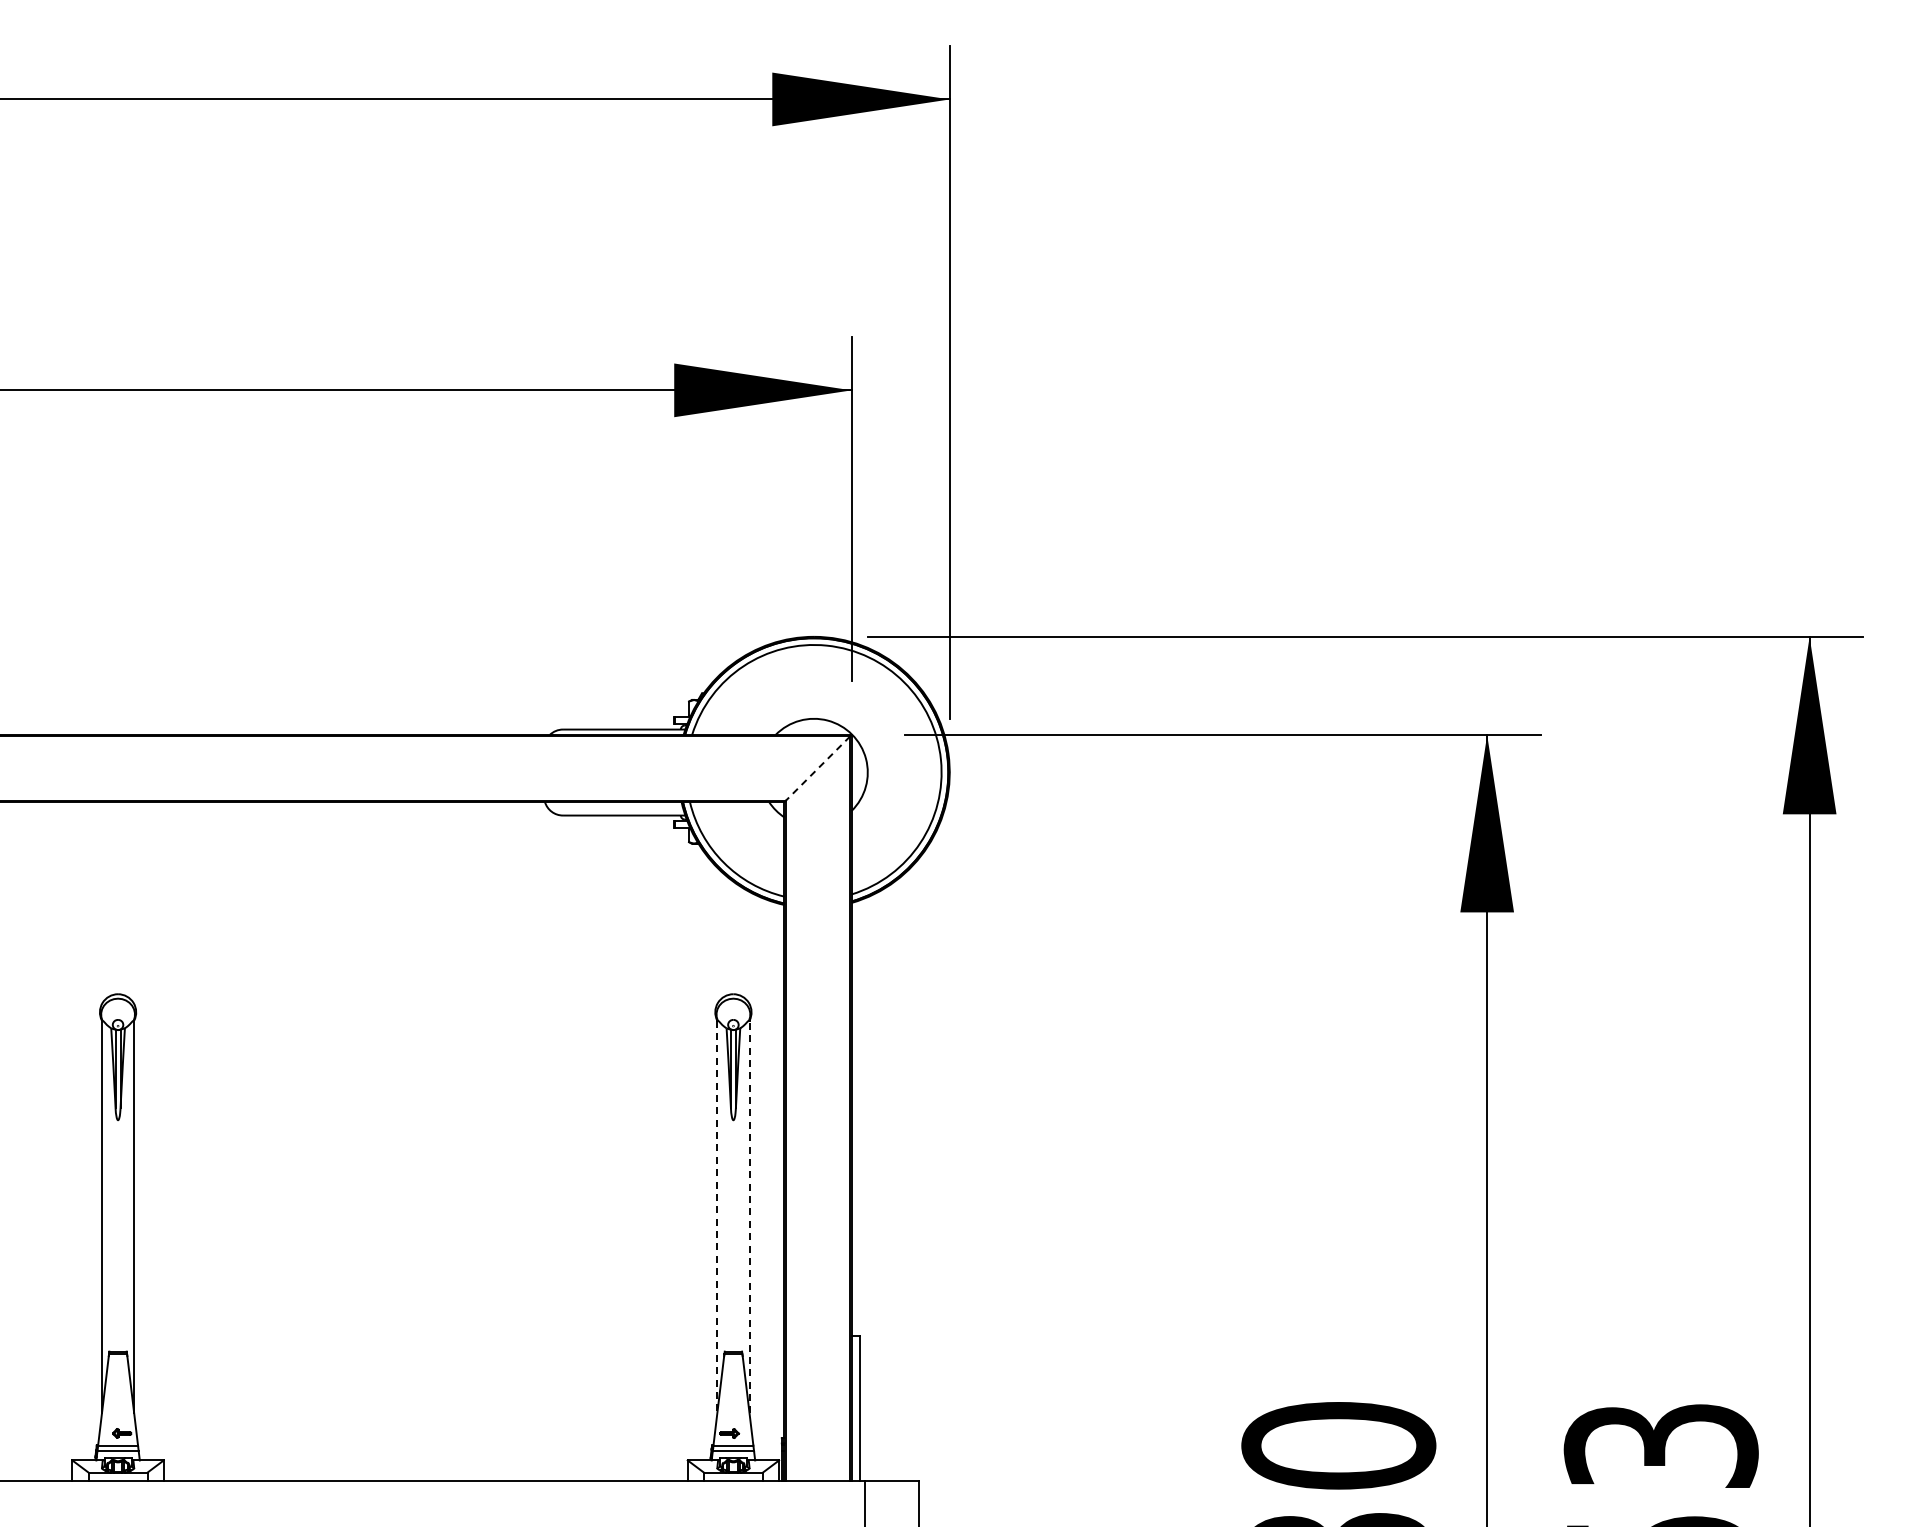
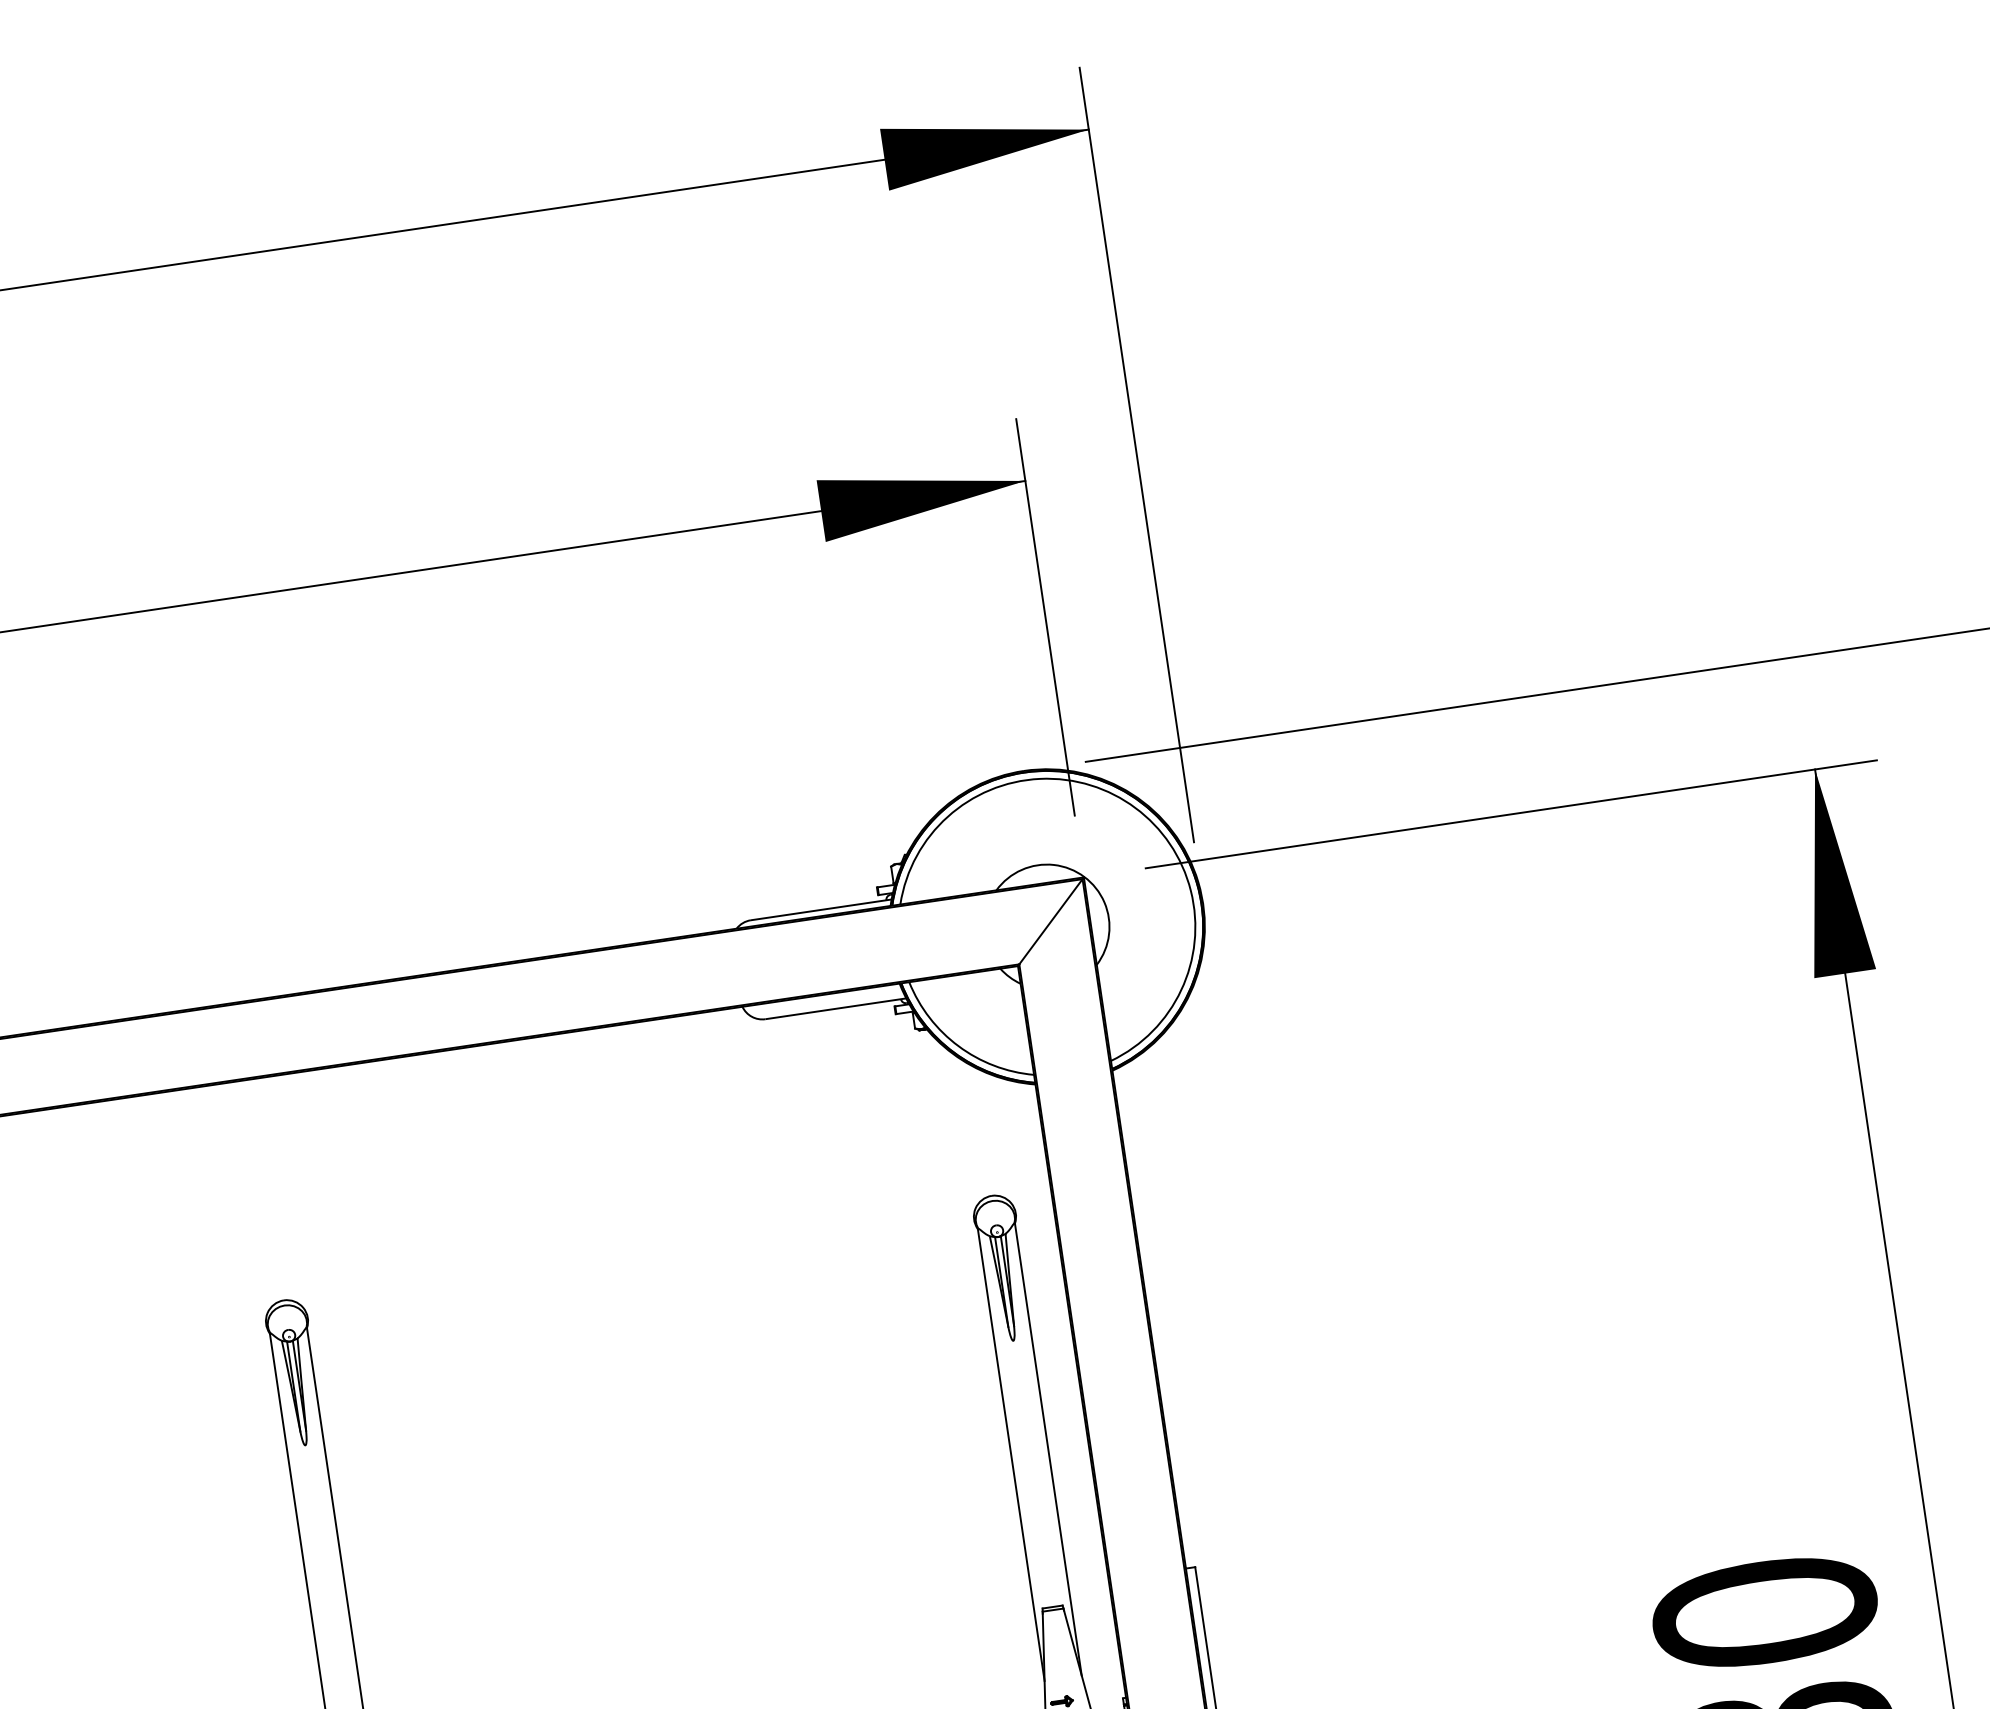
line: (818, 768) -> (1051, 921), dashed -> solid
line: (749, 1216) -> (1048, 1448), dashed -> solid
line: (717, 1217) -> (1011, 1455), dashed -> solid

